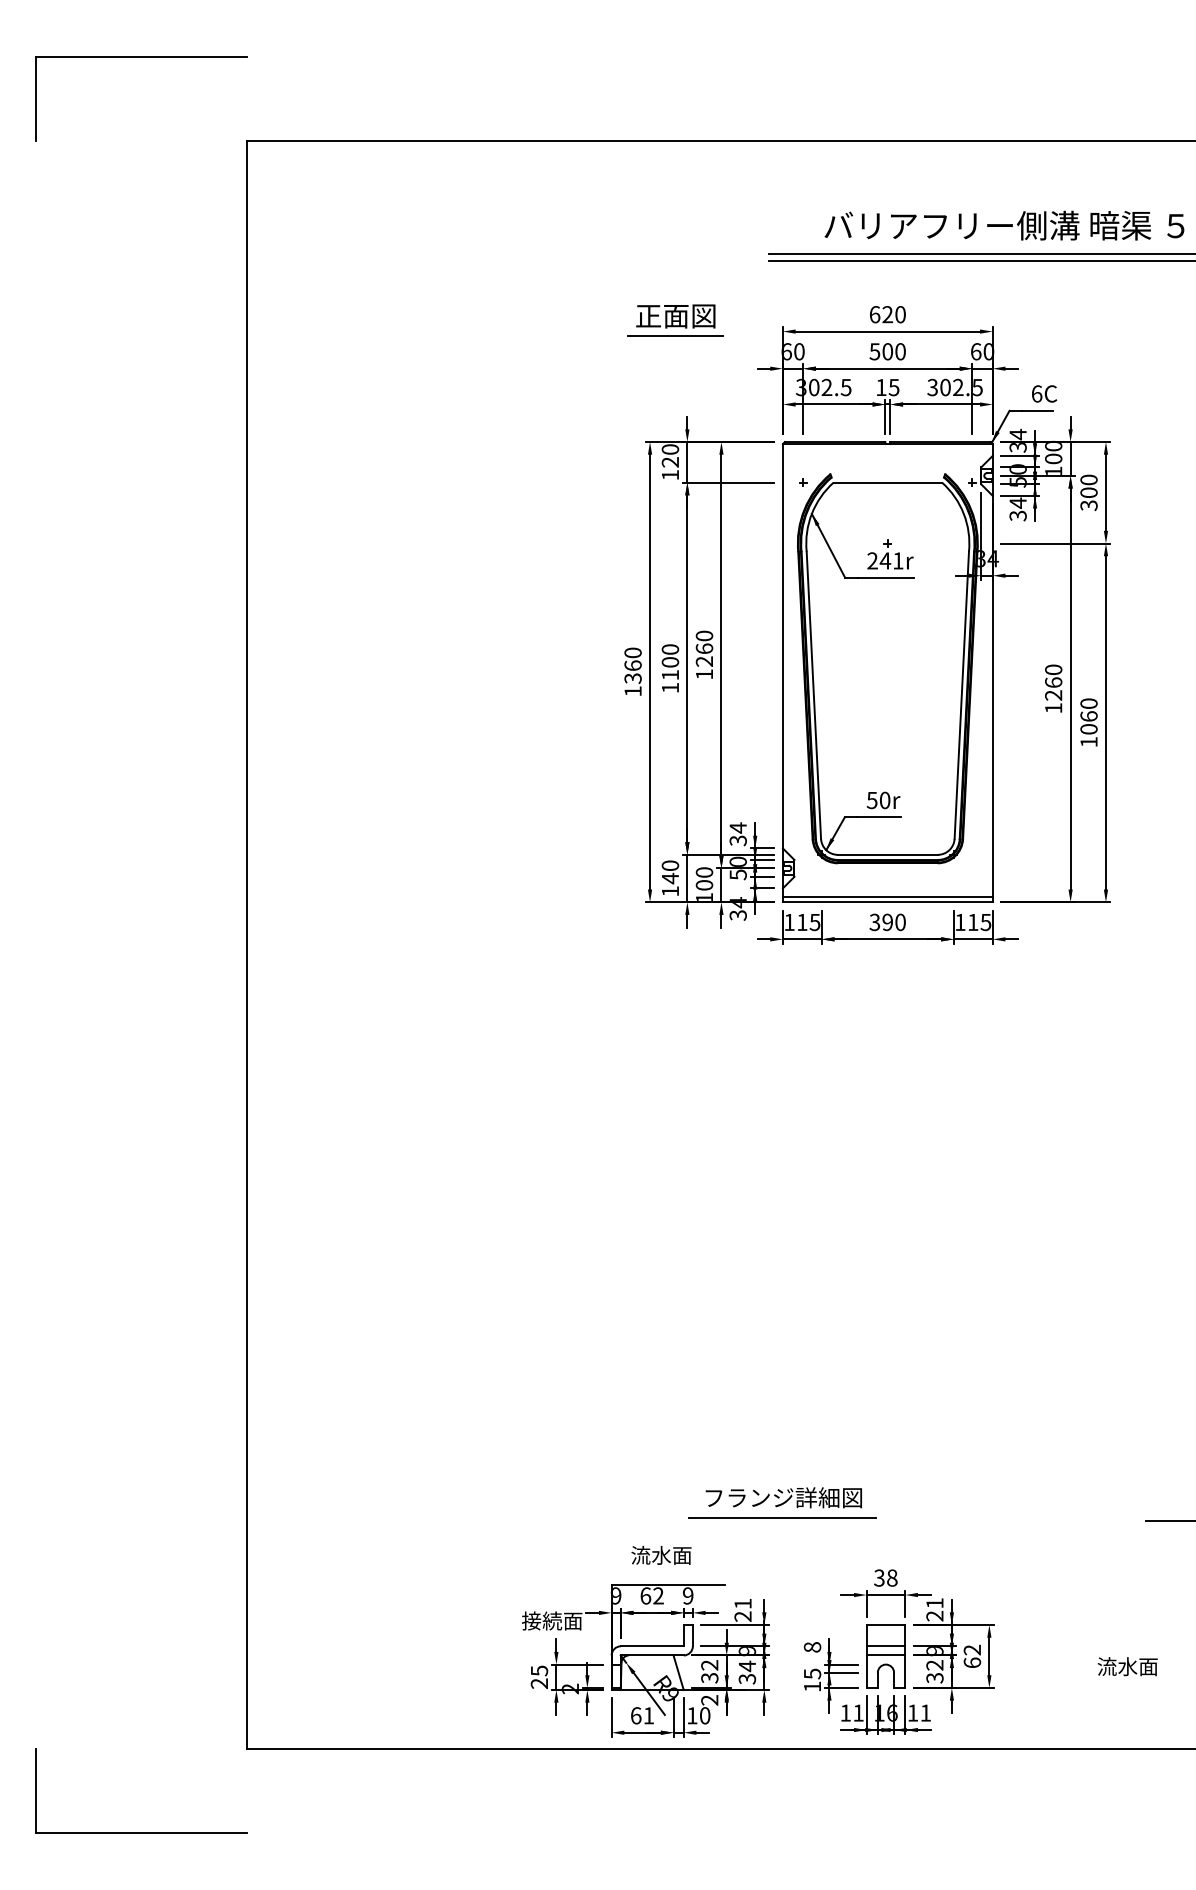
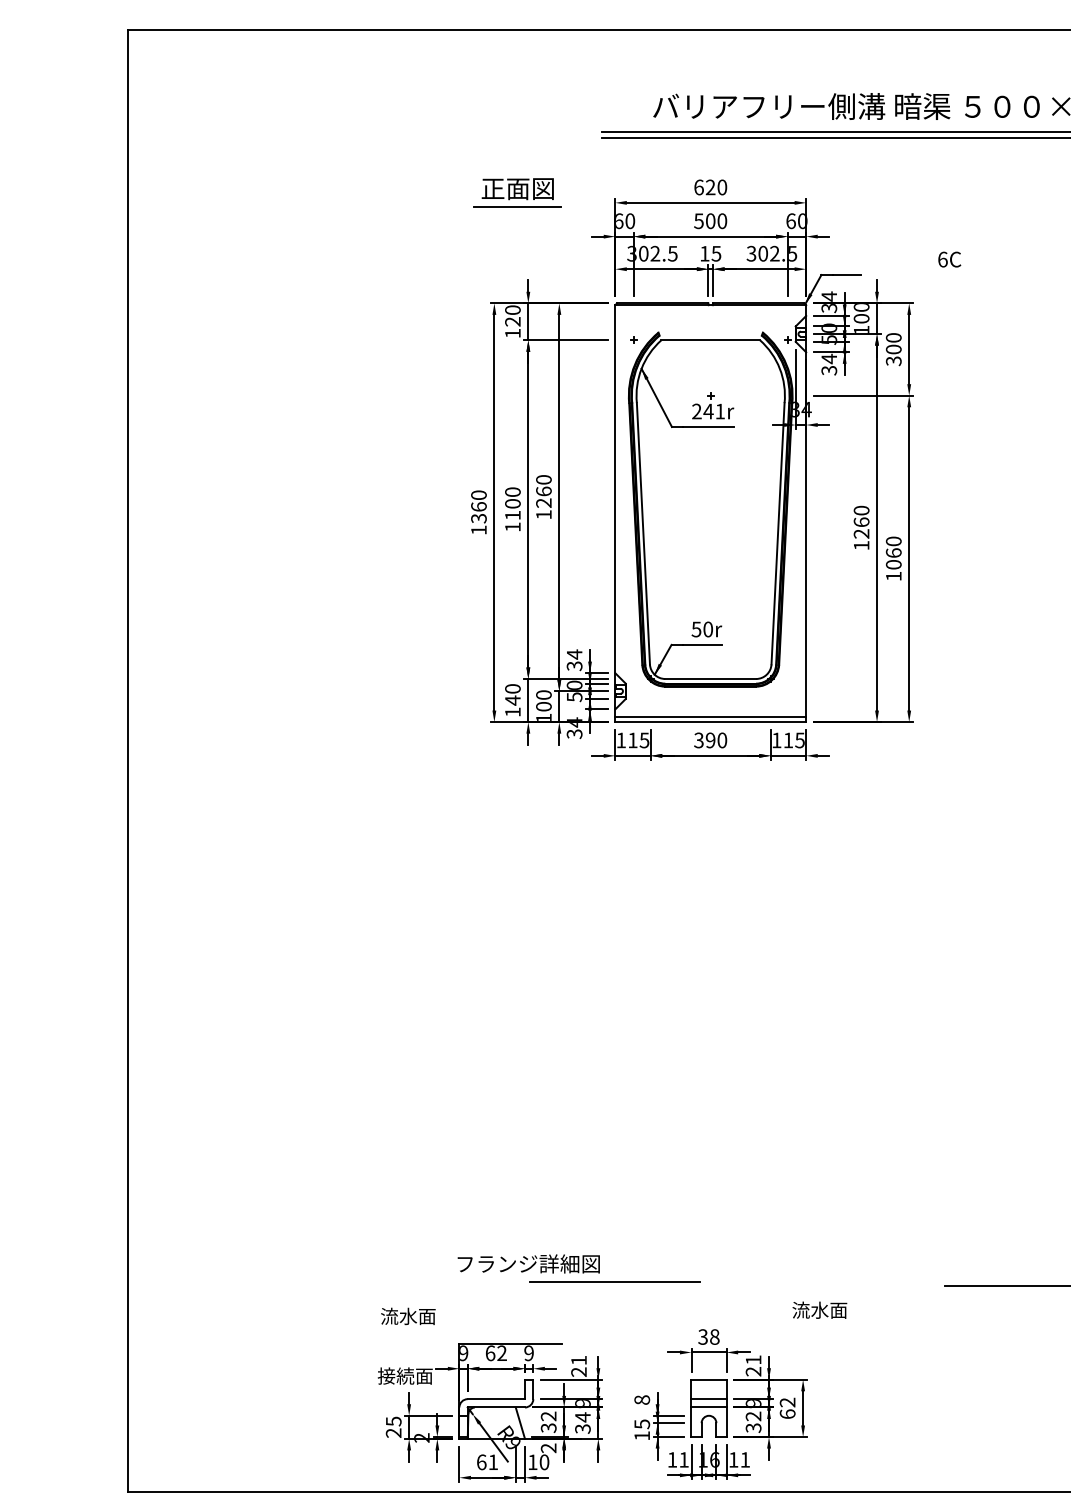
text: (1044, 393) -> (949, 259), moved
text: (783, 1497) -> (528, 1263), moved
text: (661, 1554) -> (408, 1315), moved
text: (1127, 1666) -> (819, 1310), moved

